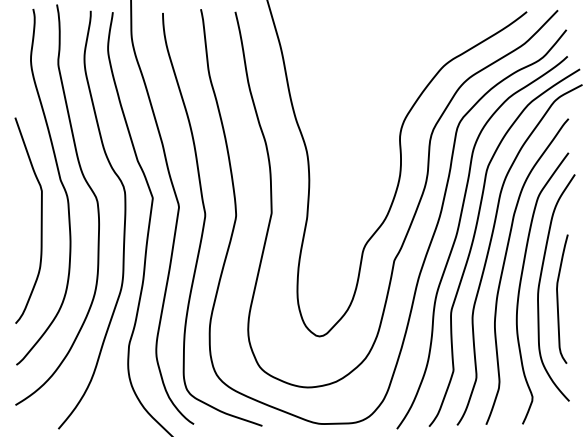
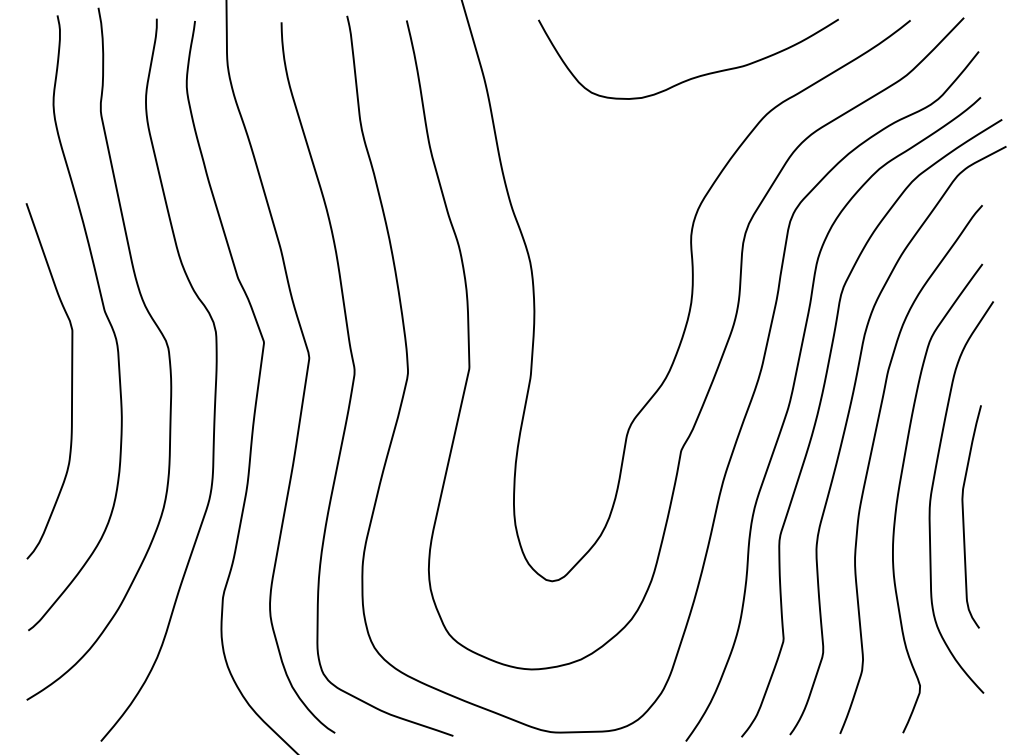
curve: (400, 44) -> (691, 76), added

